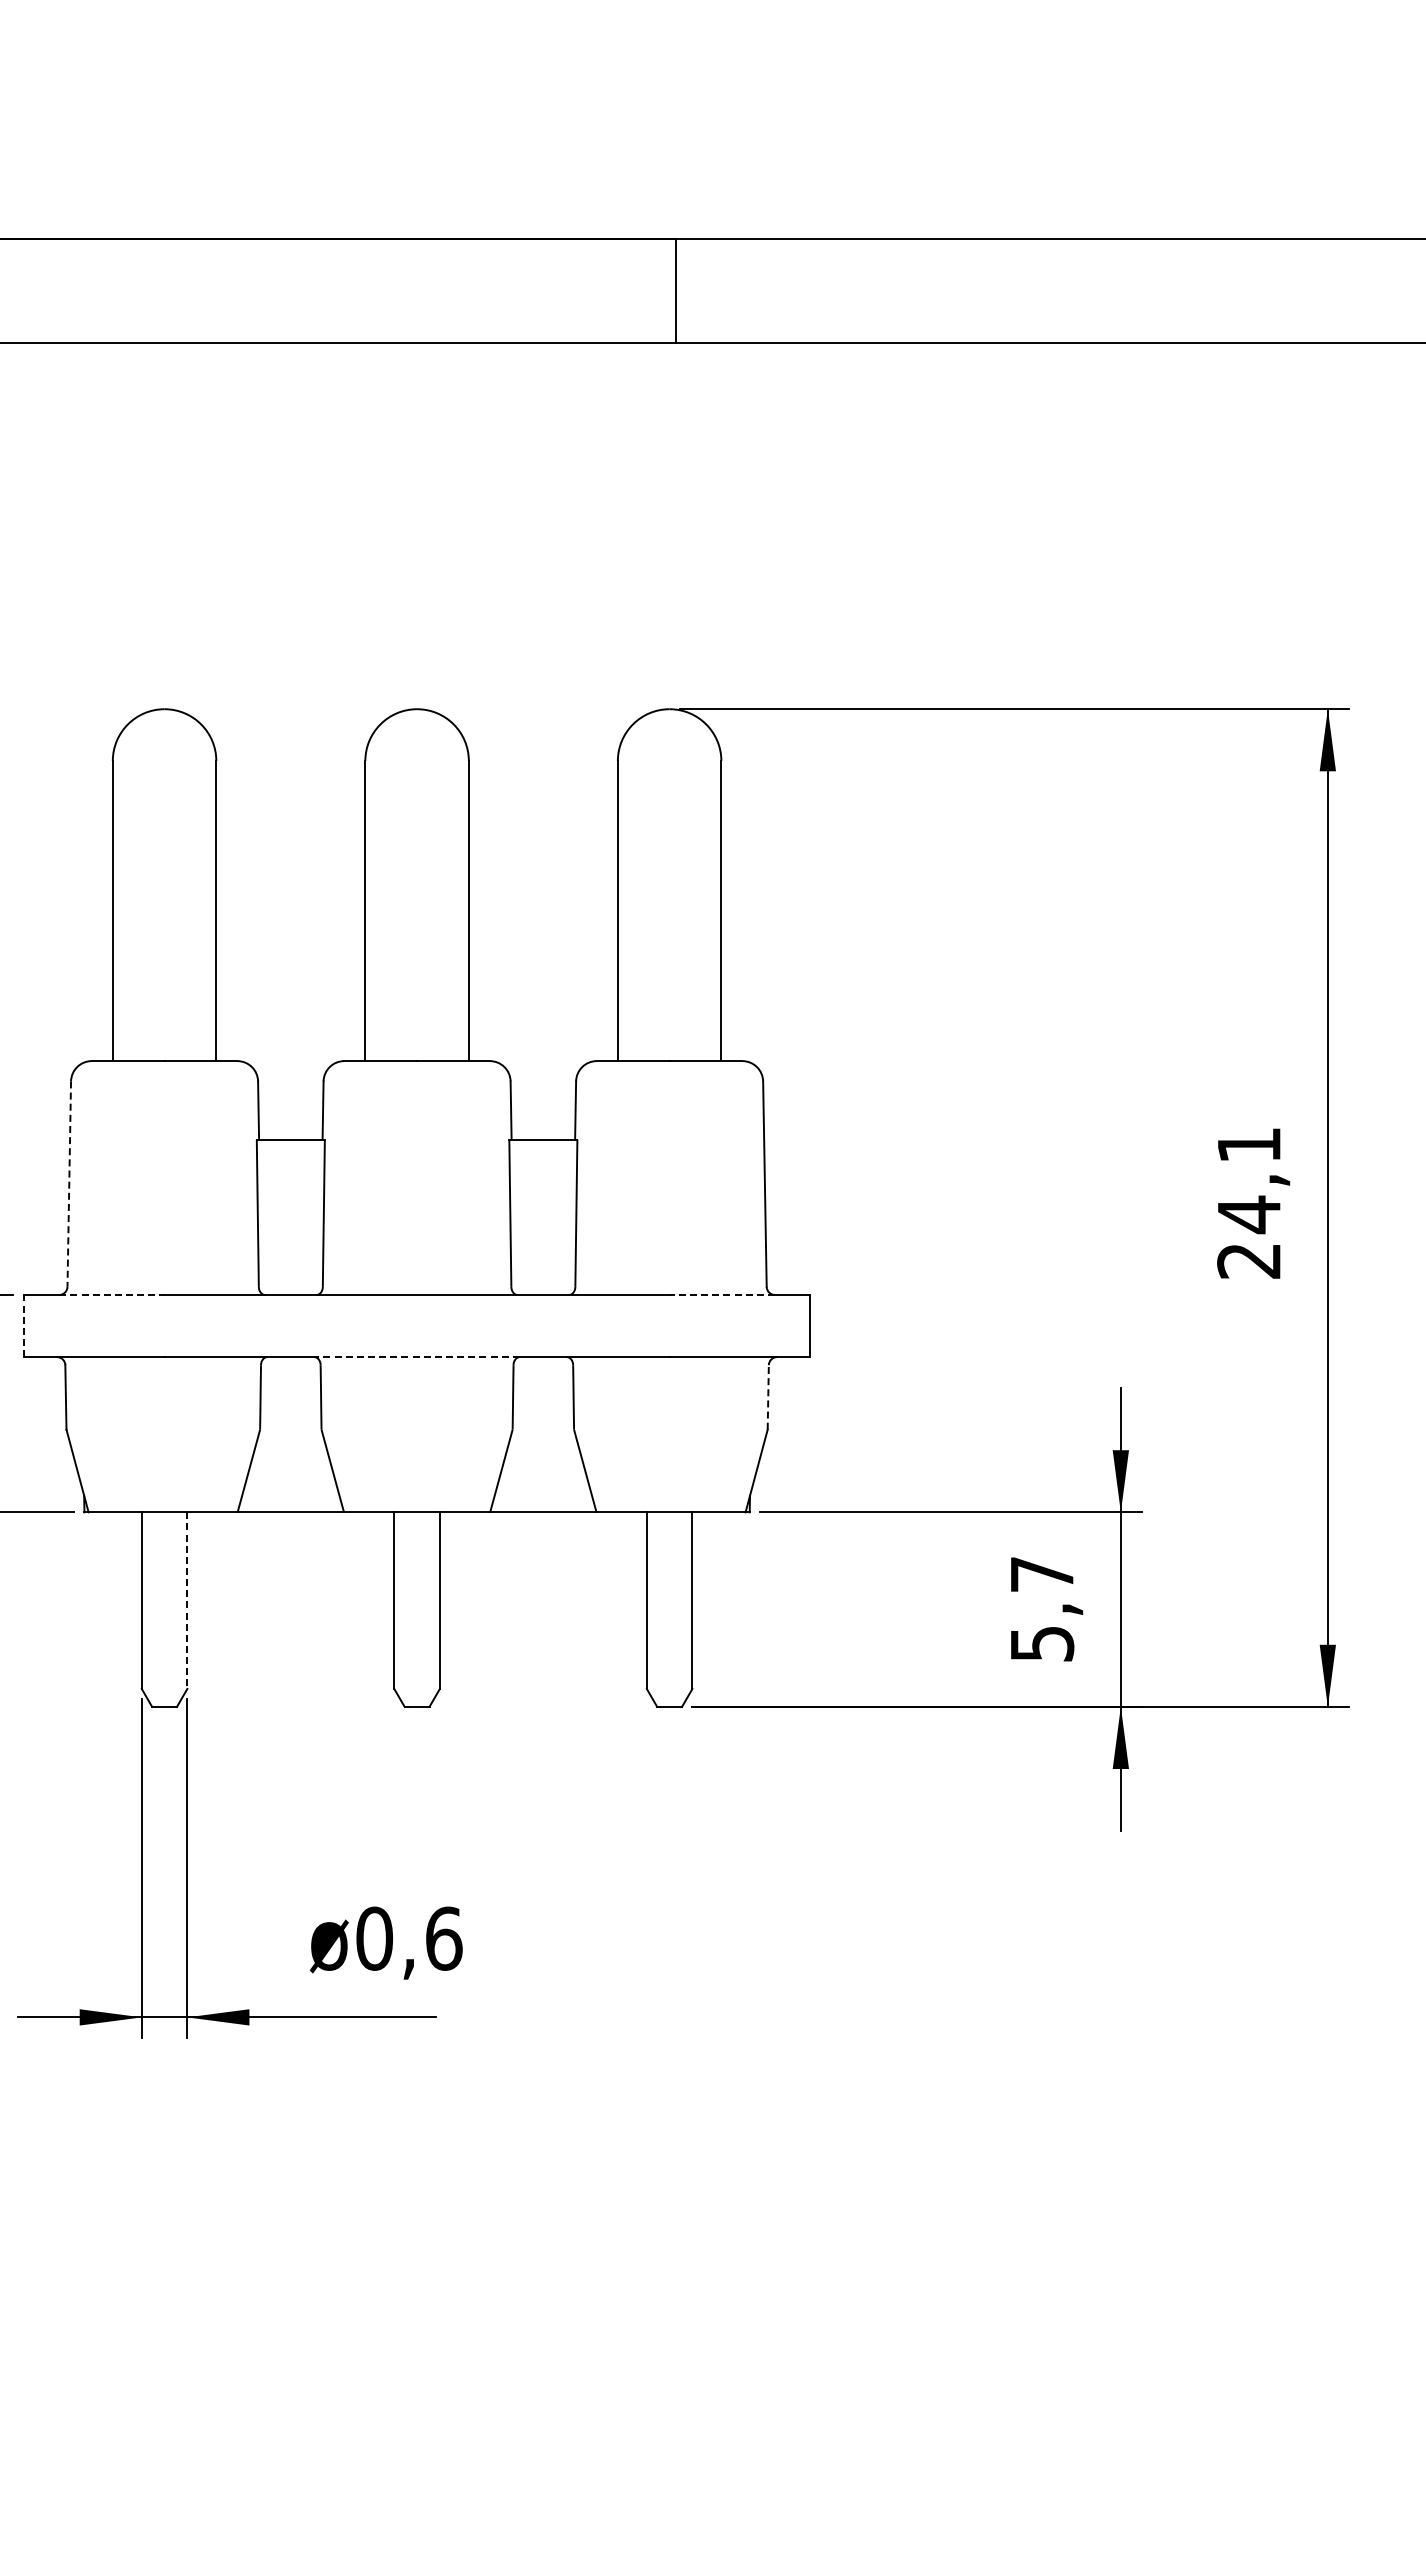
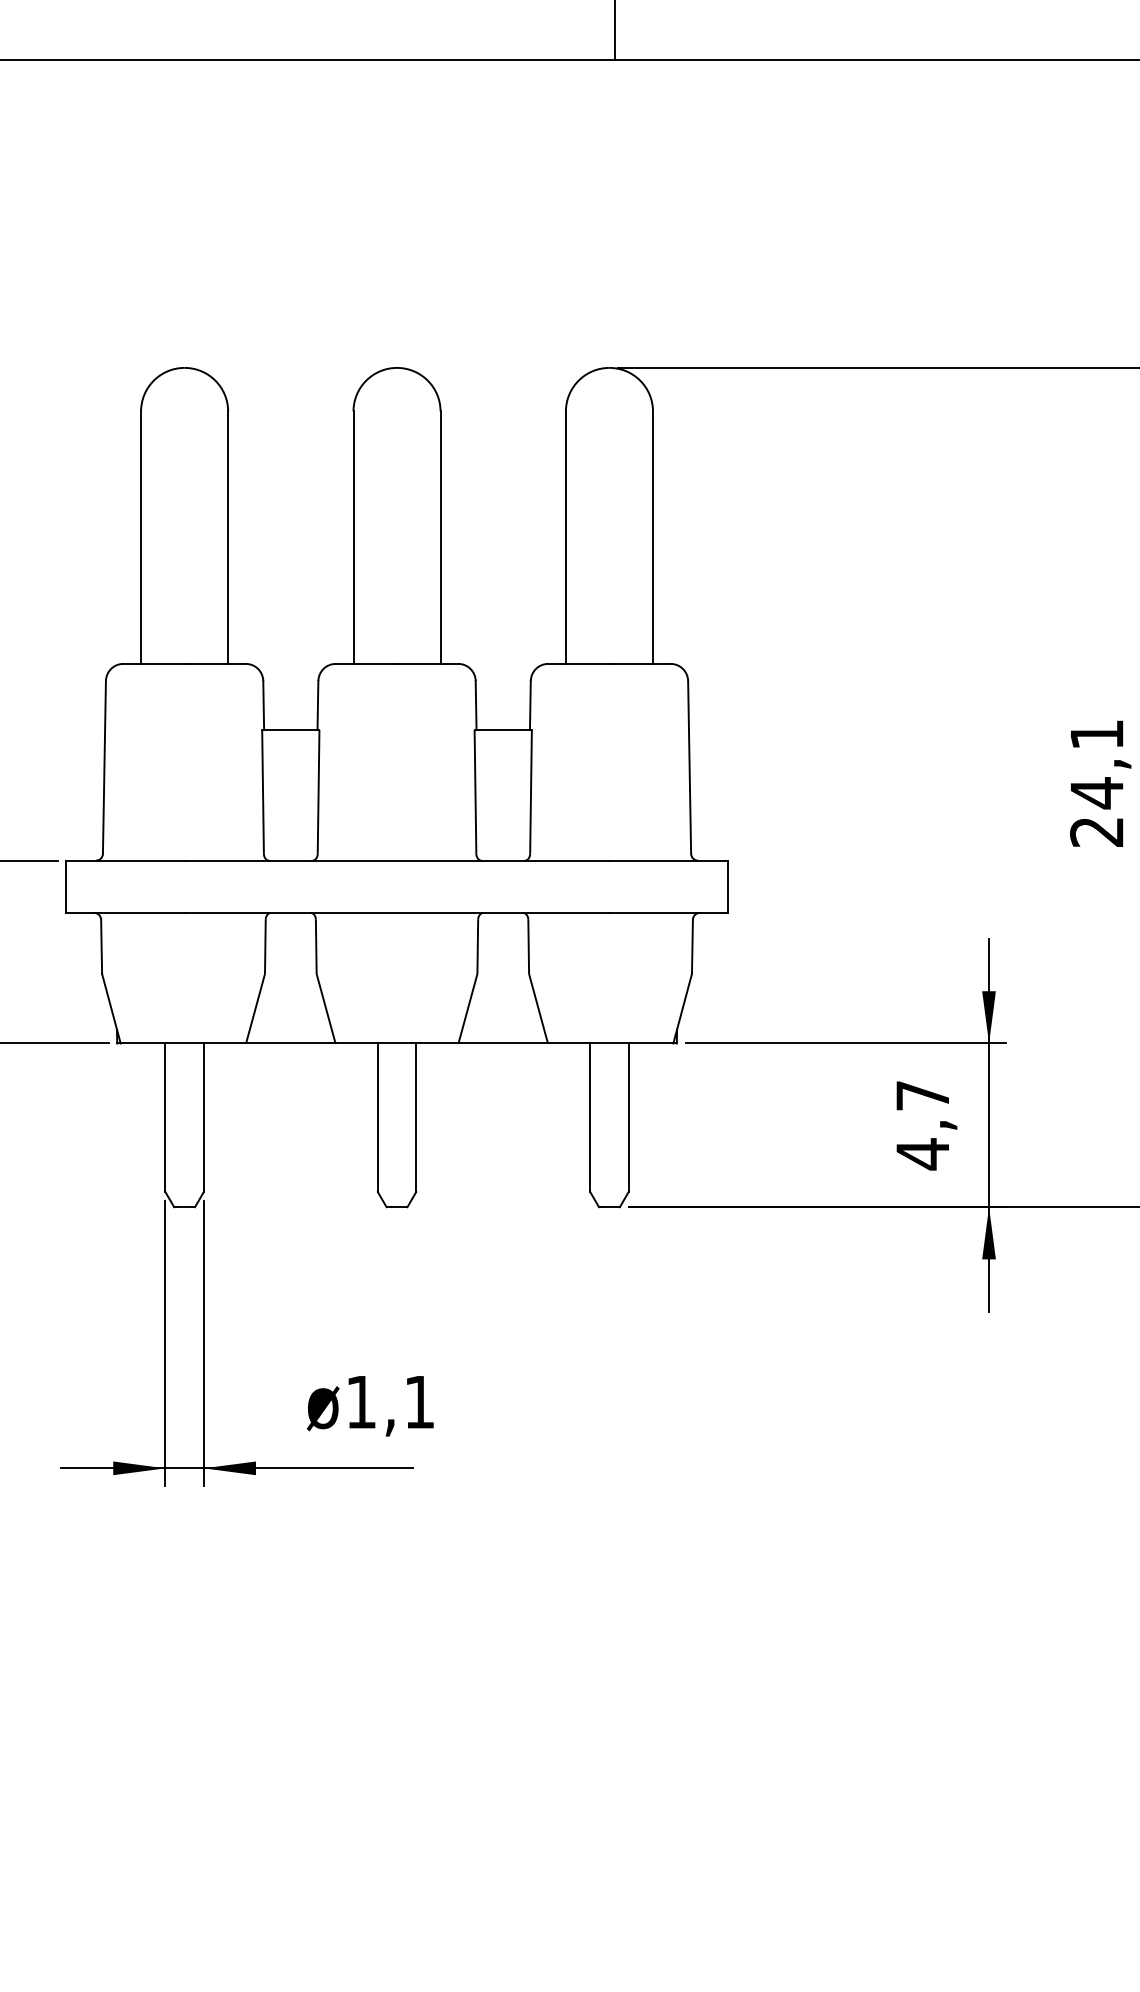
line: (69, 1184) -> (104, 767), dashed -> solid
line: (111, 1295) -> (139, 861), dashed -> solid
line: (722, 1295) -> (653, 861), dashed -> solid
line: (23, 1325) -> (65, 886), dashed -> solid
line: (417, 1357) -> (397, 913), dashed -> solid
line: (768, 1396) -> (692, 946), dashed -> solid
line: (187, 1601) -> (203, 1118), dashed -> solid
text: (1042, 1643) -> (923, 1153), 5,7 -> 4,7
text: (409, 1938) -> (390, 1401), 0,6 -> 1,1

